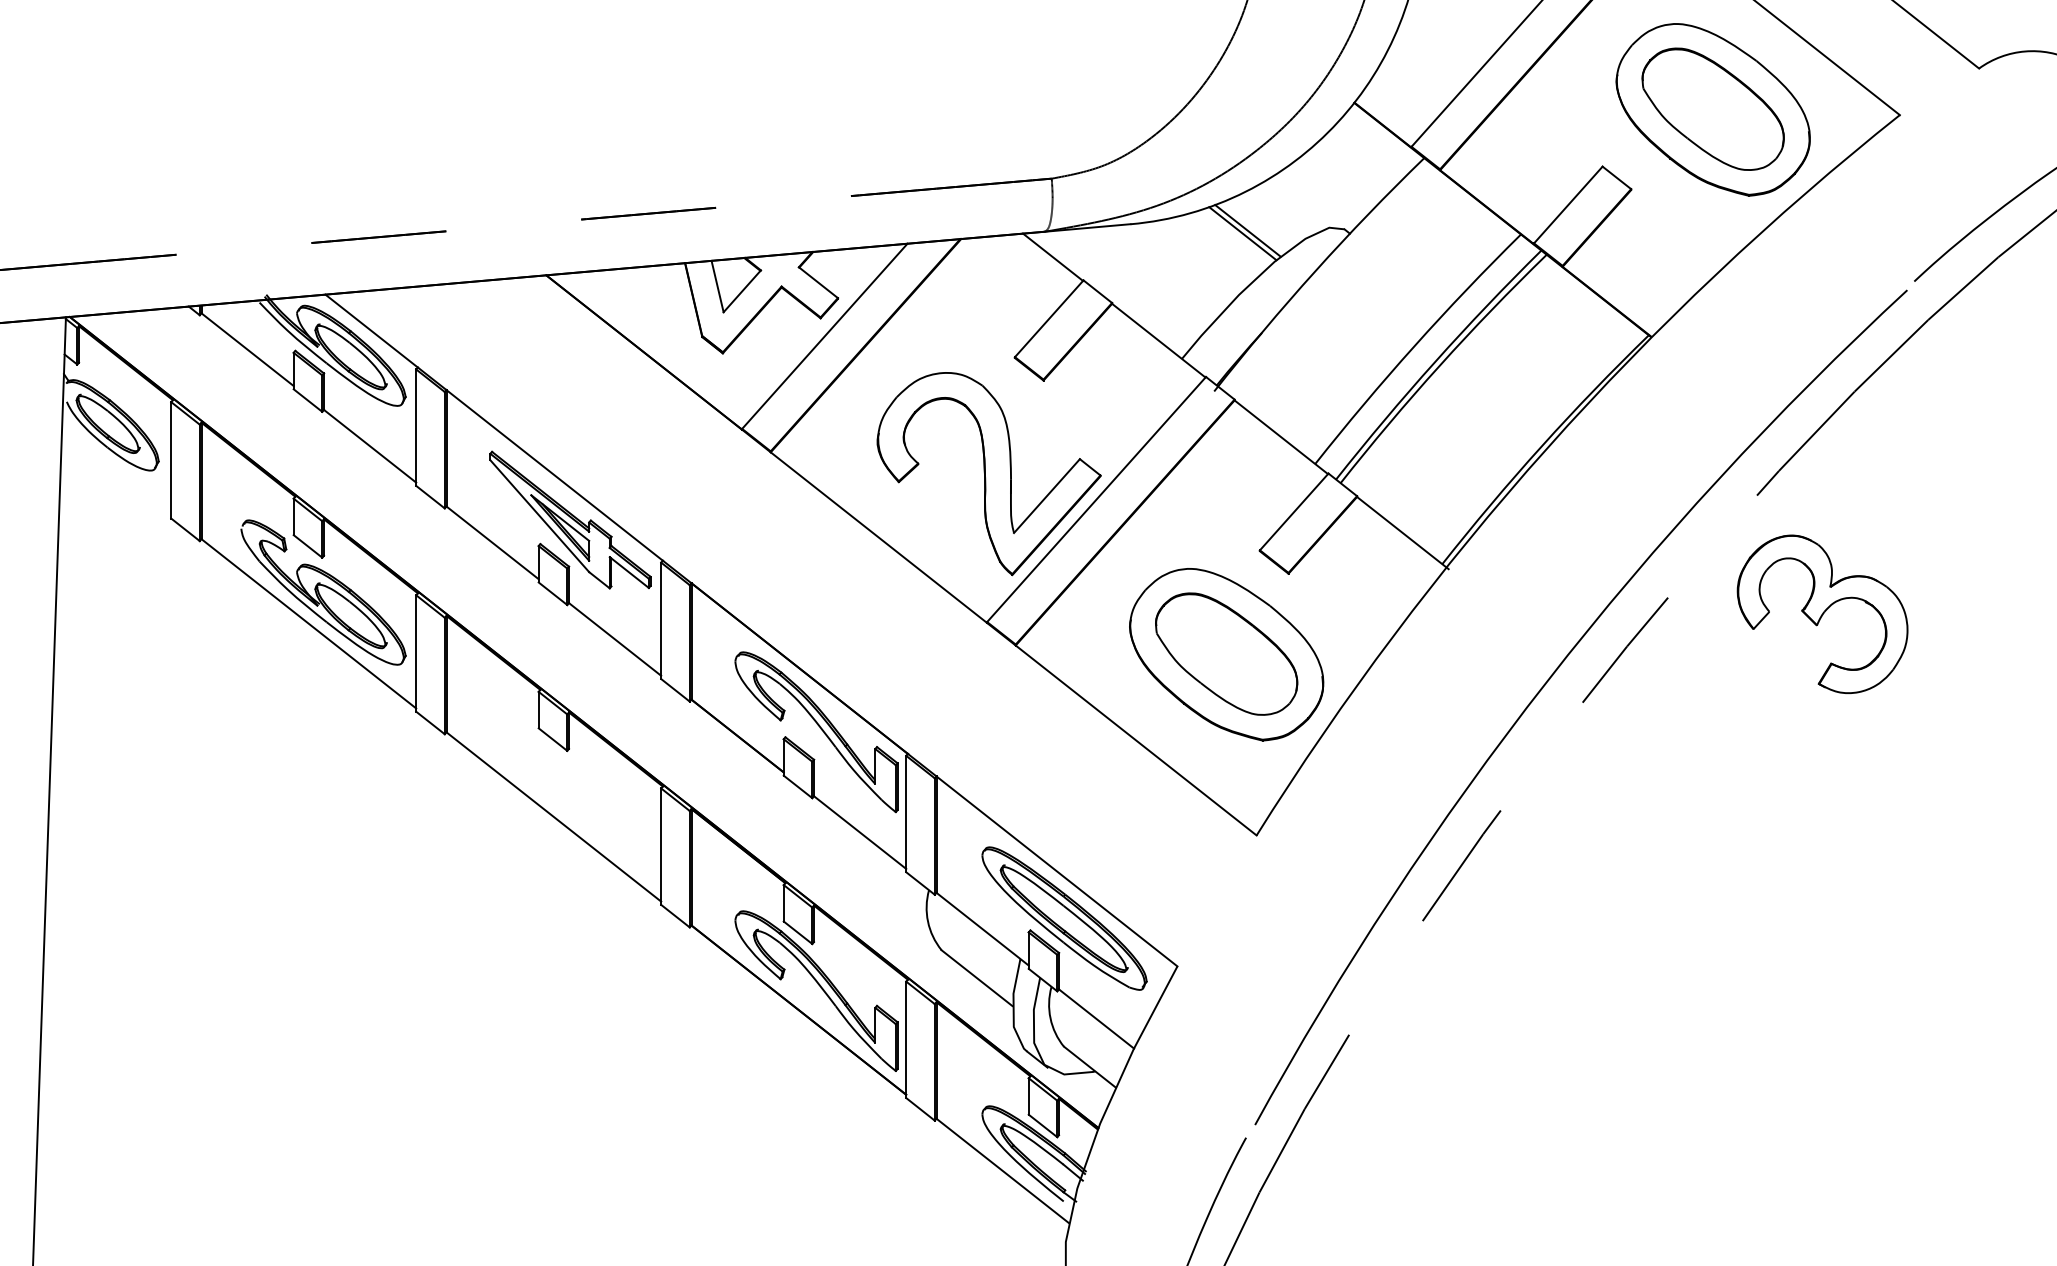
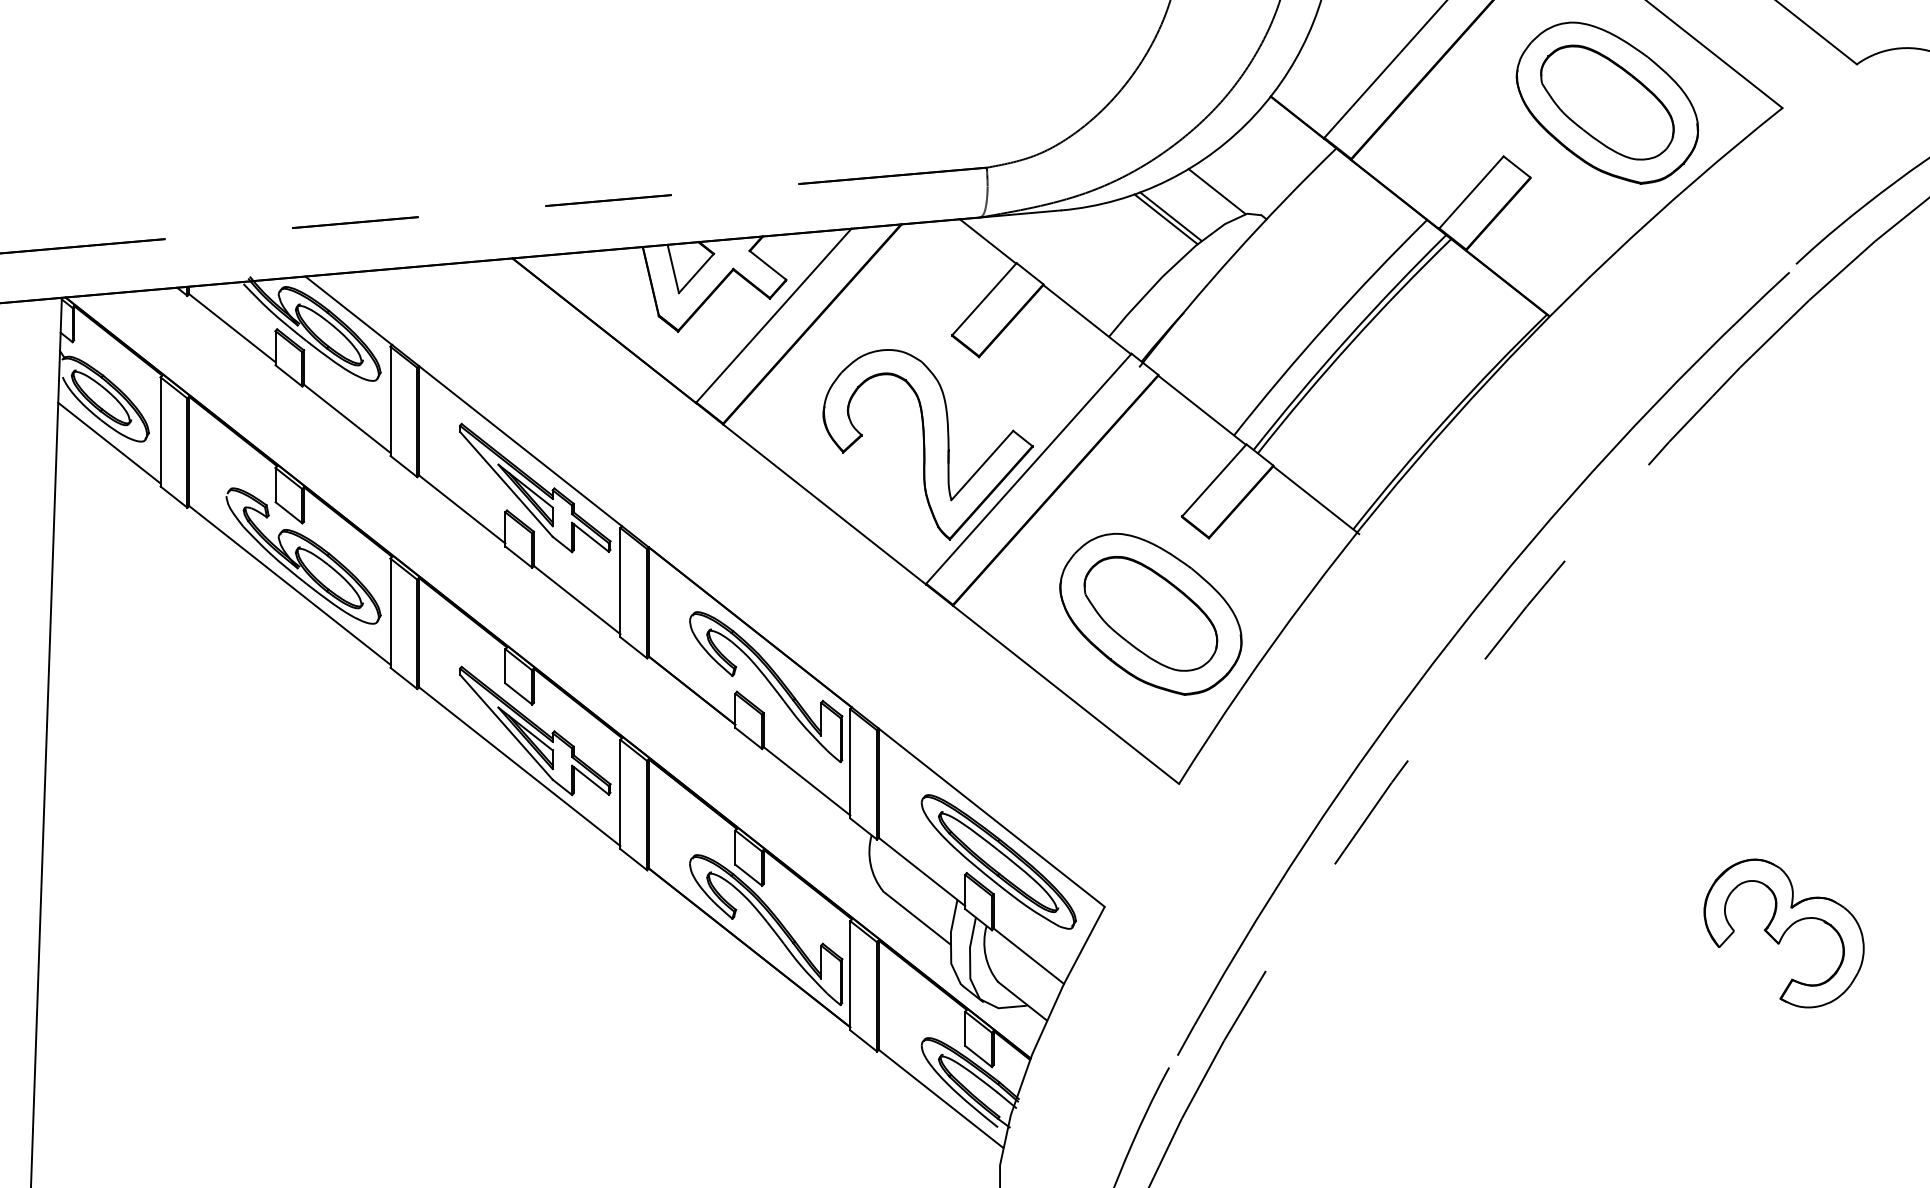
line: (1296, 204) -> (1216, 191), added
line: (116, 471) -> (109, 442), added
part: (1821, 614) -> (1783, 933), moved
part: (570, 778) -> (535, 730), added

